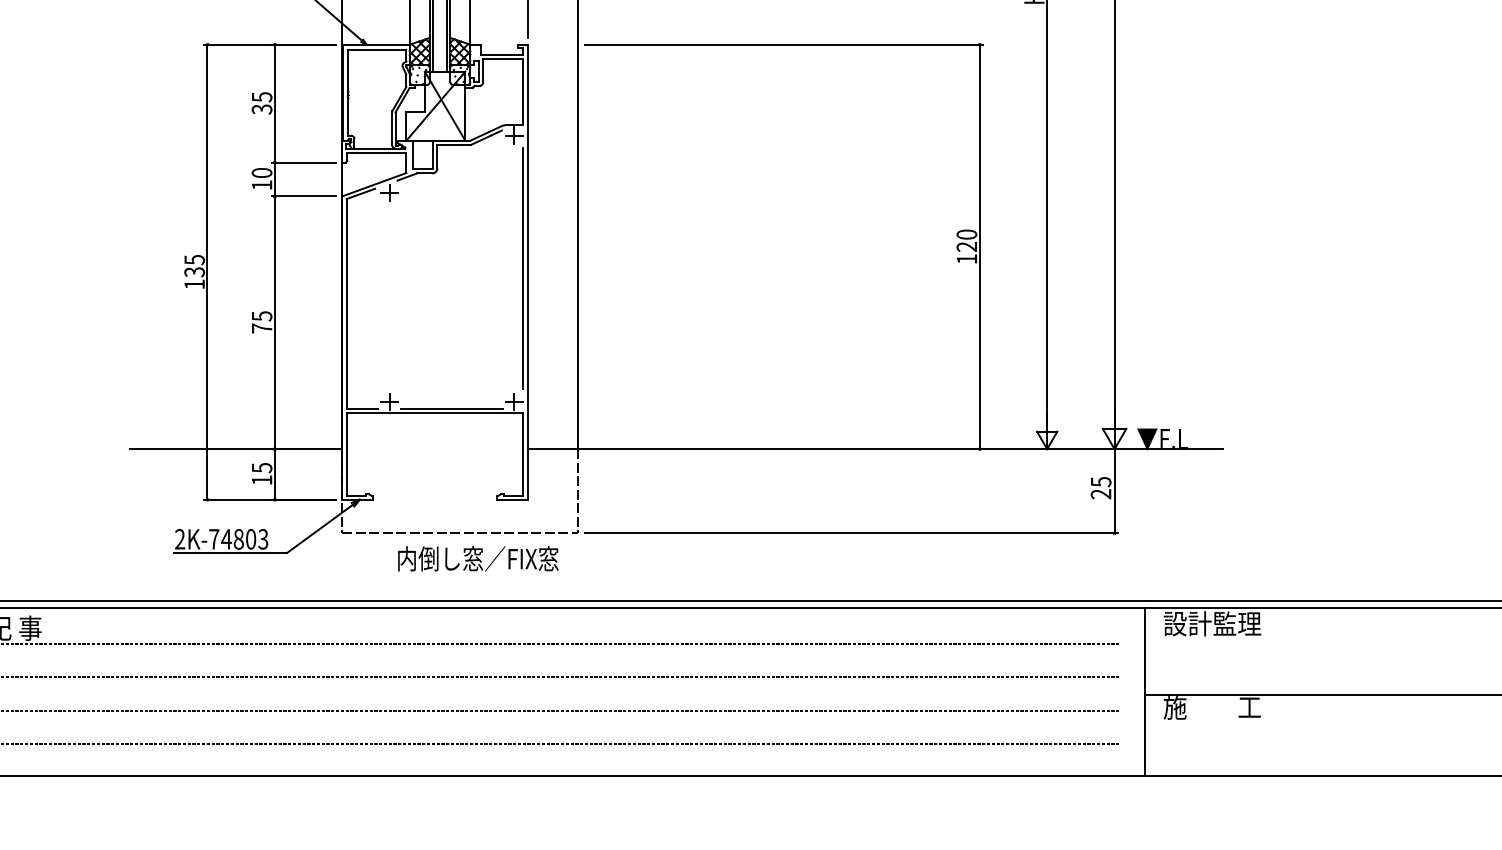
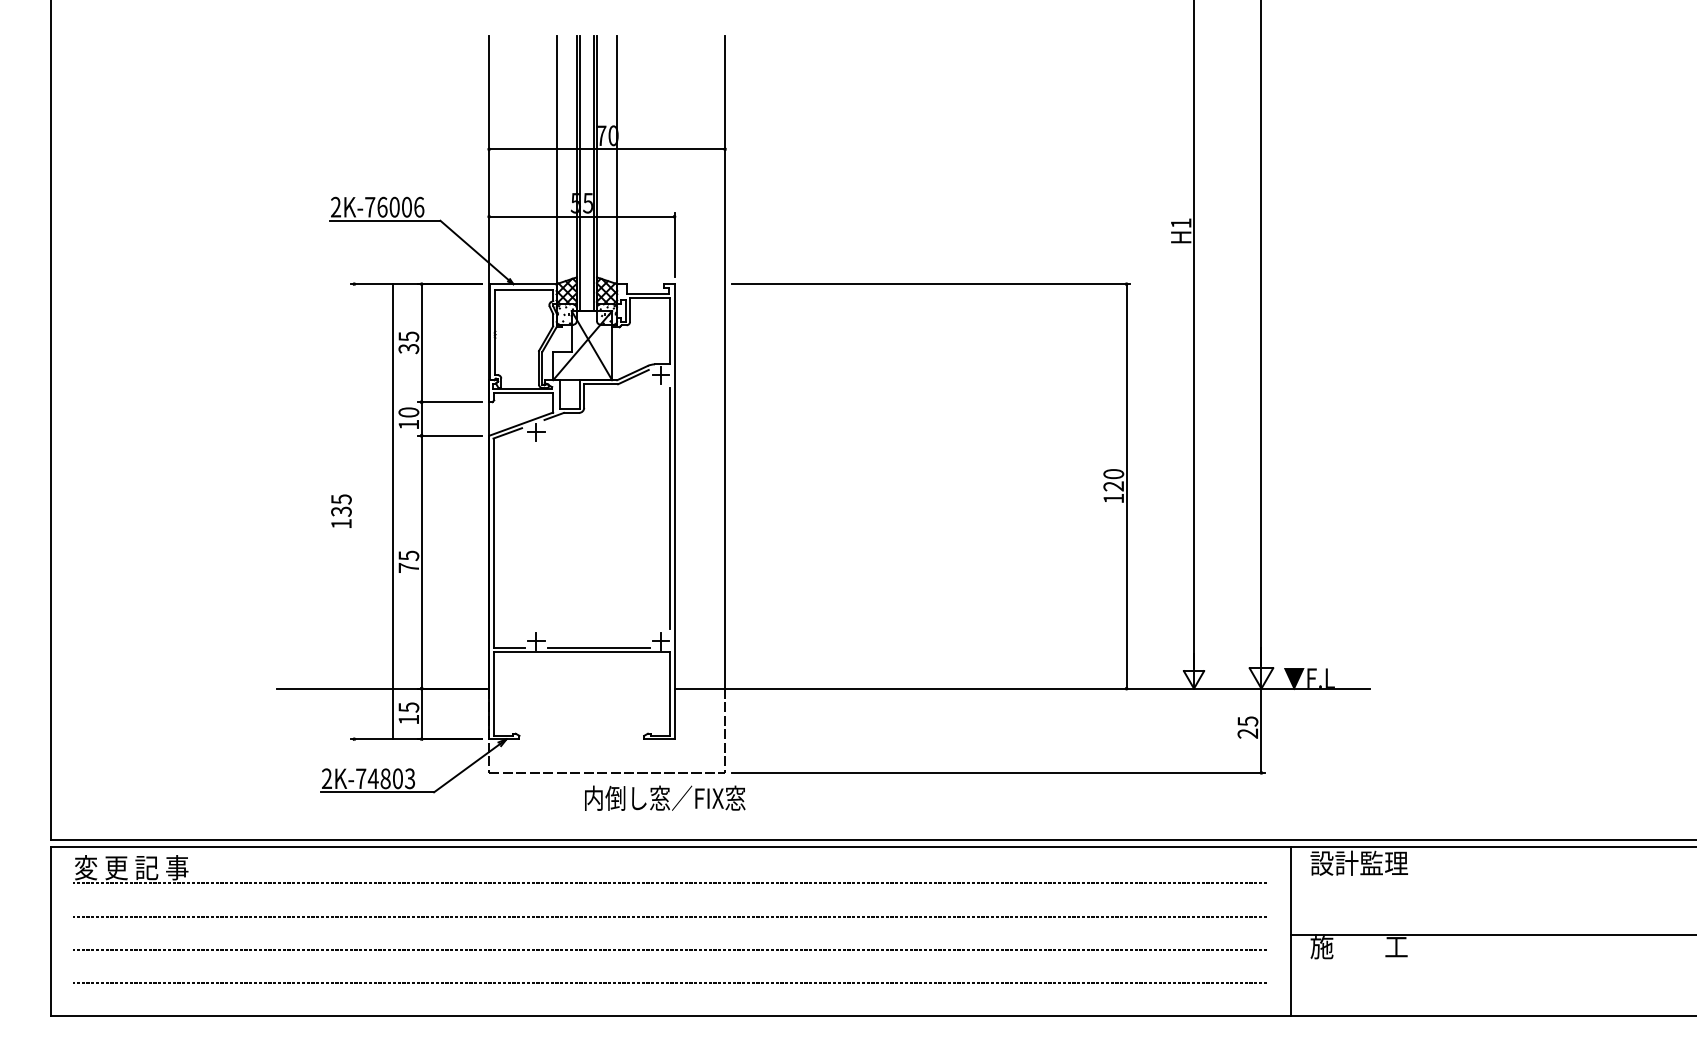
line: (207, 272) -> (393, 511), moved
text: (478, 558) -> (665, 797), moved

